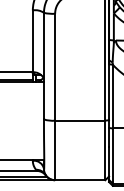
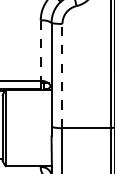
line: (32, 41) -> (40, 50), solid -> dashed
line: (55, 66) -> (62, 75), solid -> dashed

